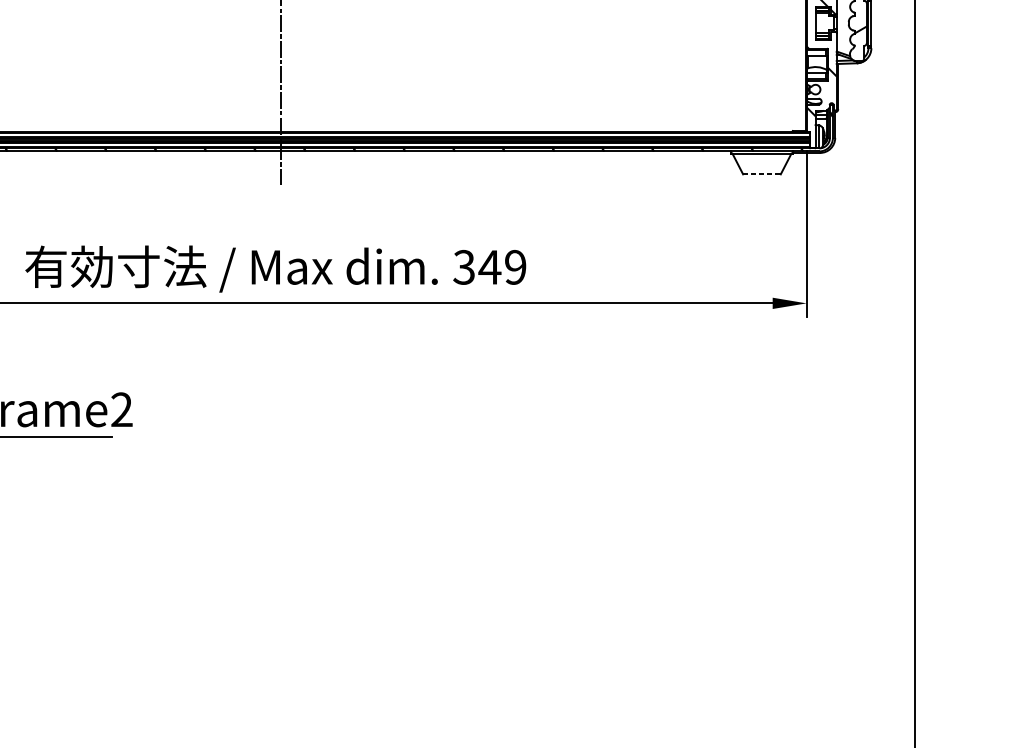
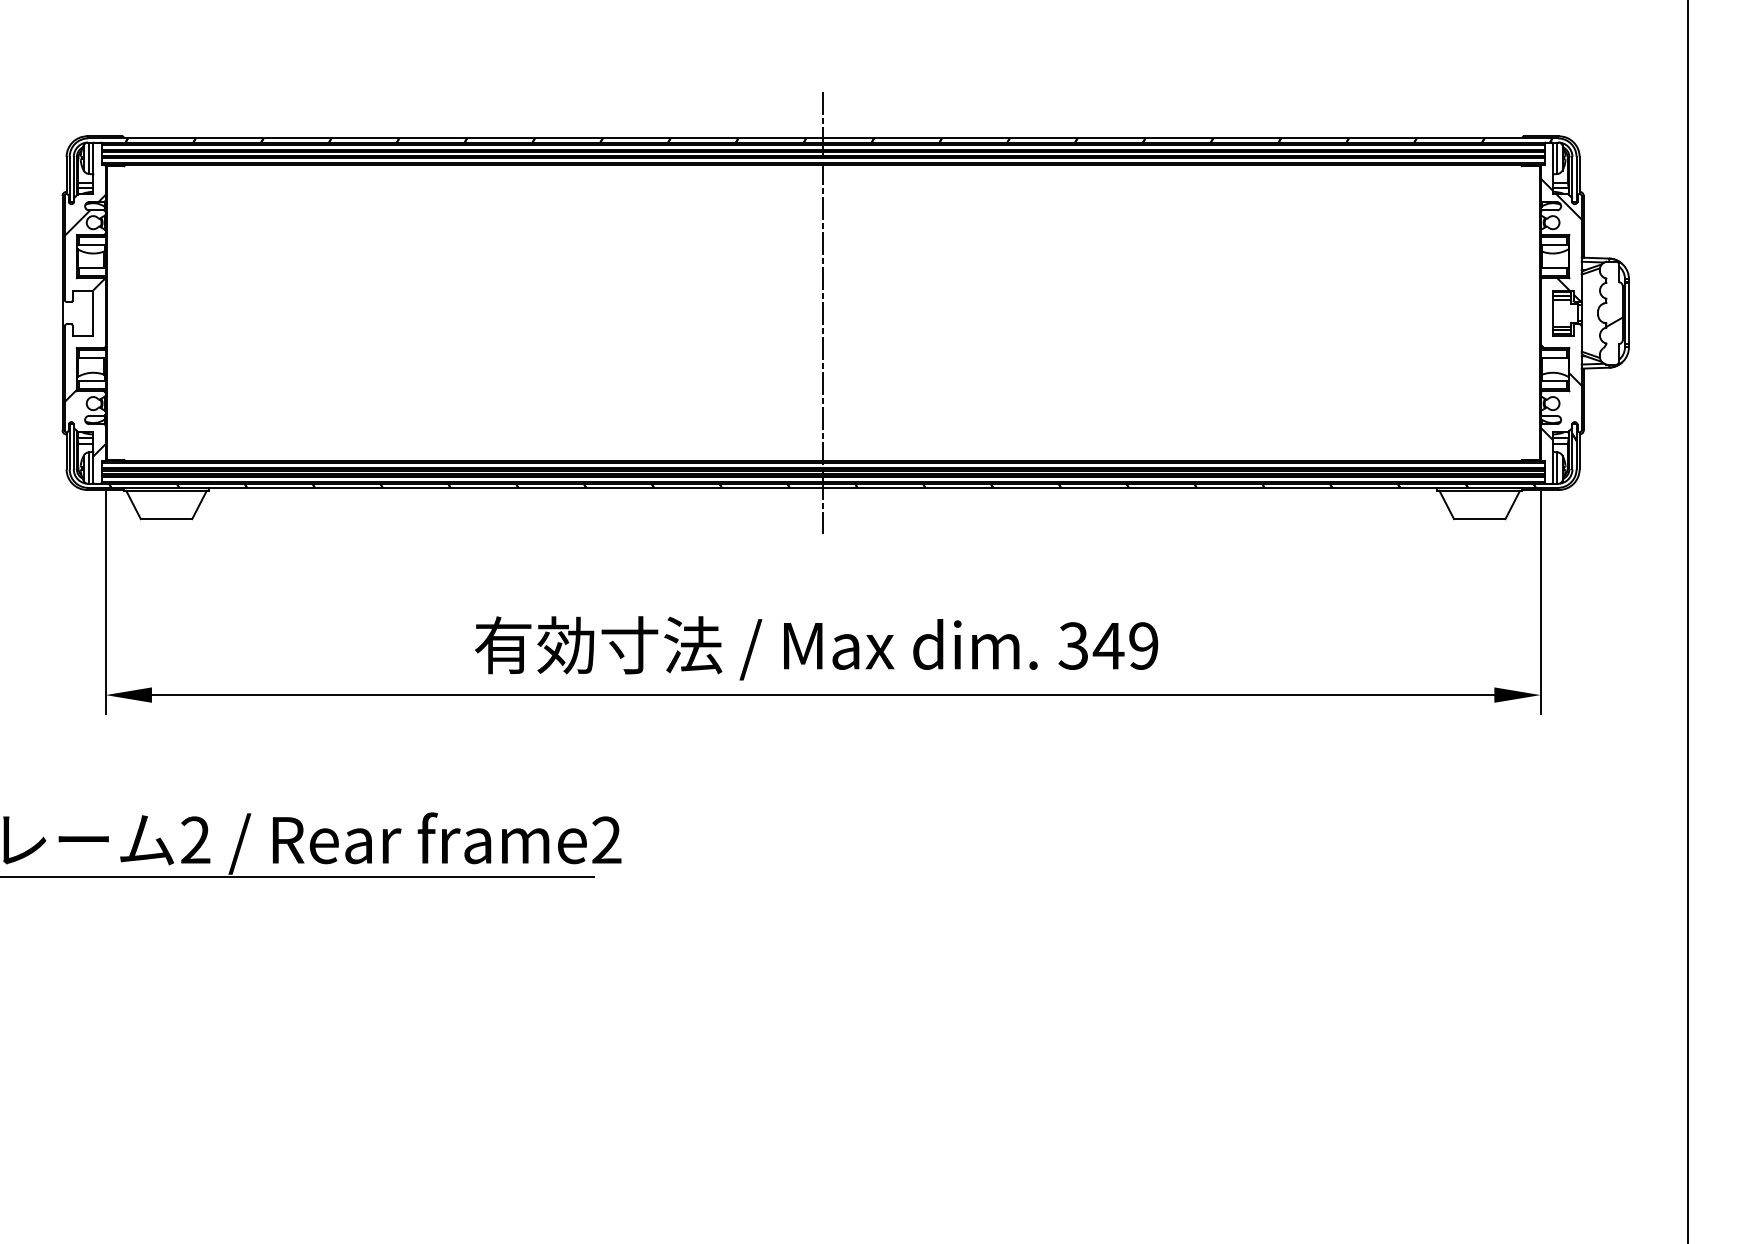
line: (761, 174) -> (1479, 519), dashed -> solid

